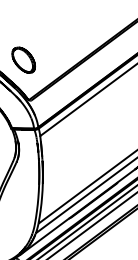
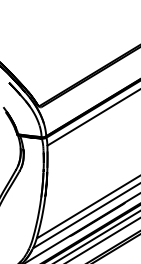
part: (23, 59) -> (37, 62), removed

